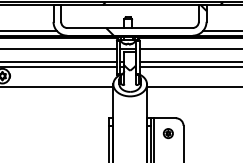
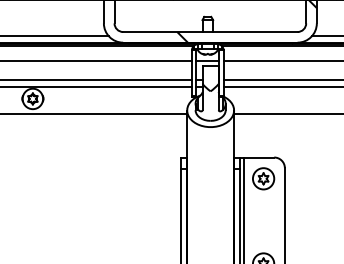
part: (168, 133) -> (263, 178), size x1.67

